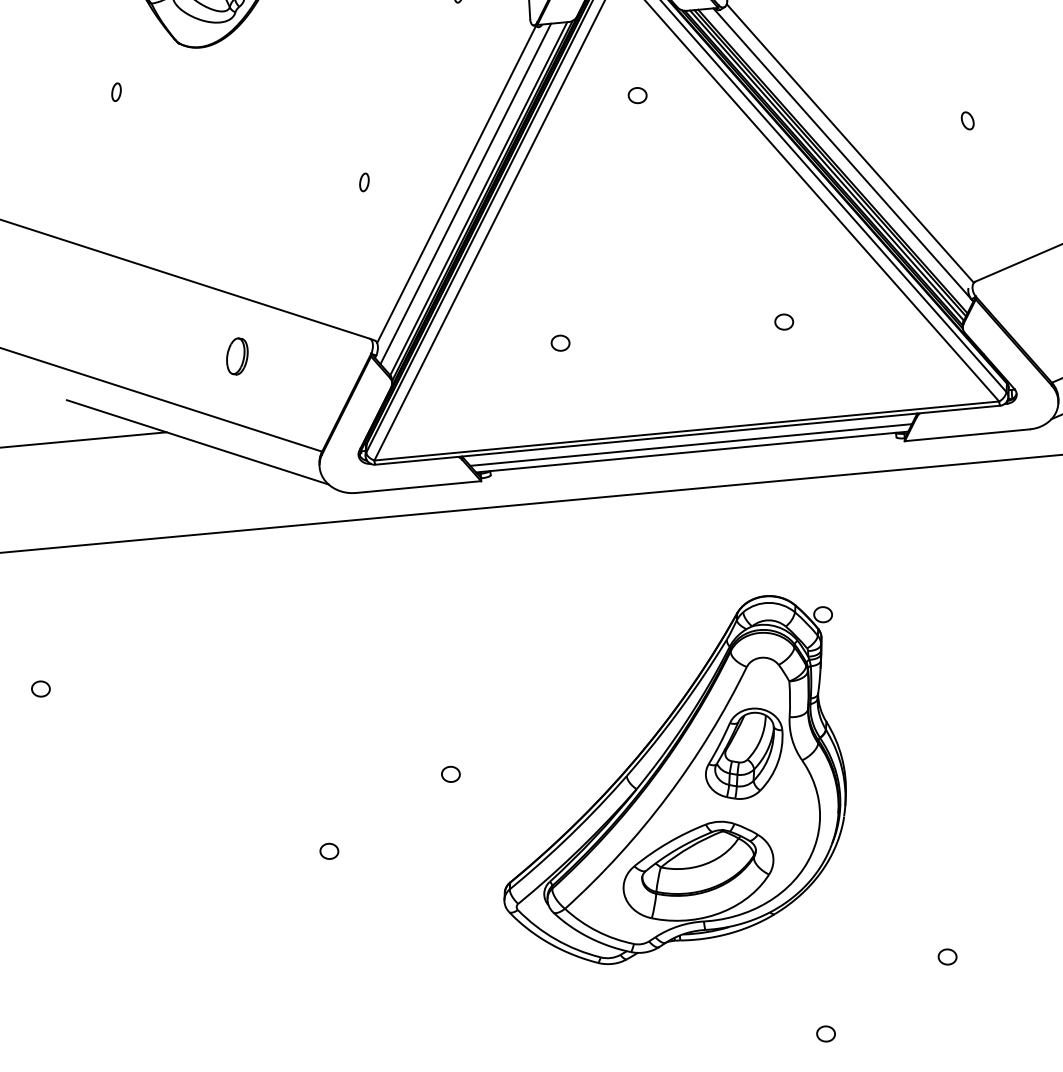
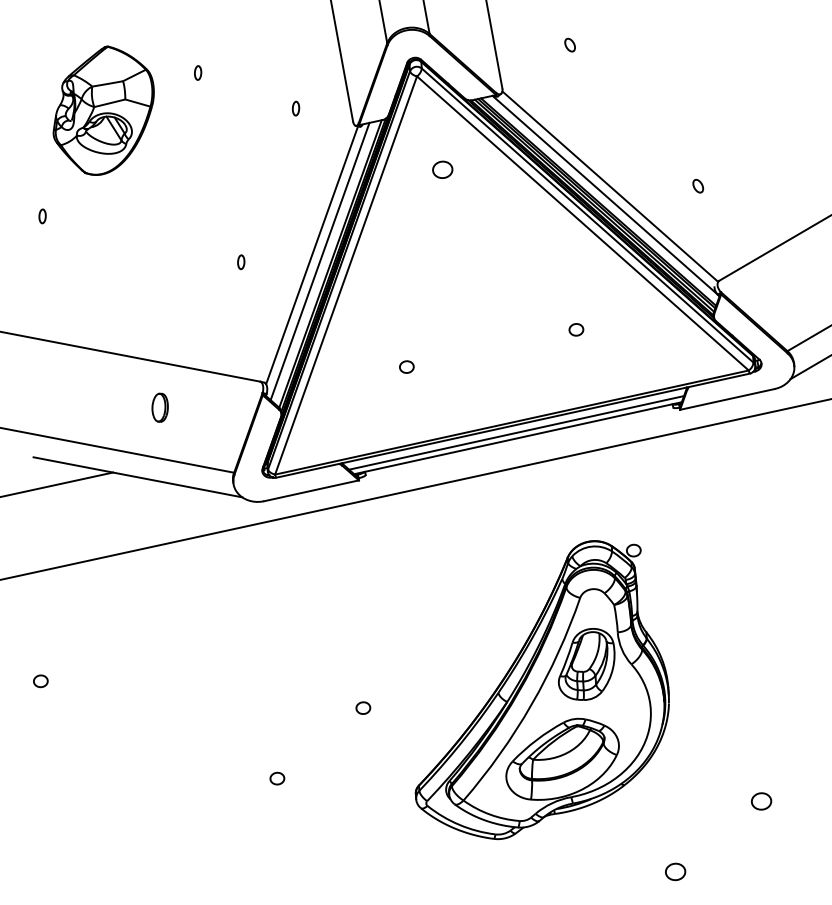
part: (637, 95) -> (442, 169), size x1.4
part: (968, 119) -> (698, 185), moved
part: (947, 957) -> (761, 801), size x1.4
part: (826, 1033) -> (675, 871), size x1.4

